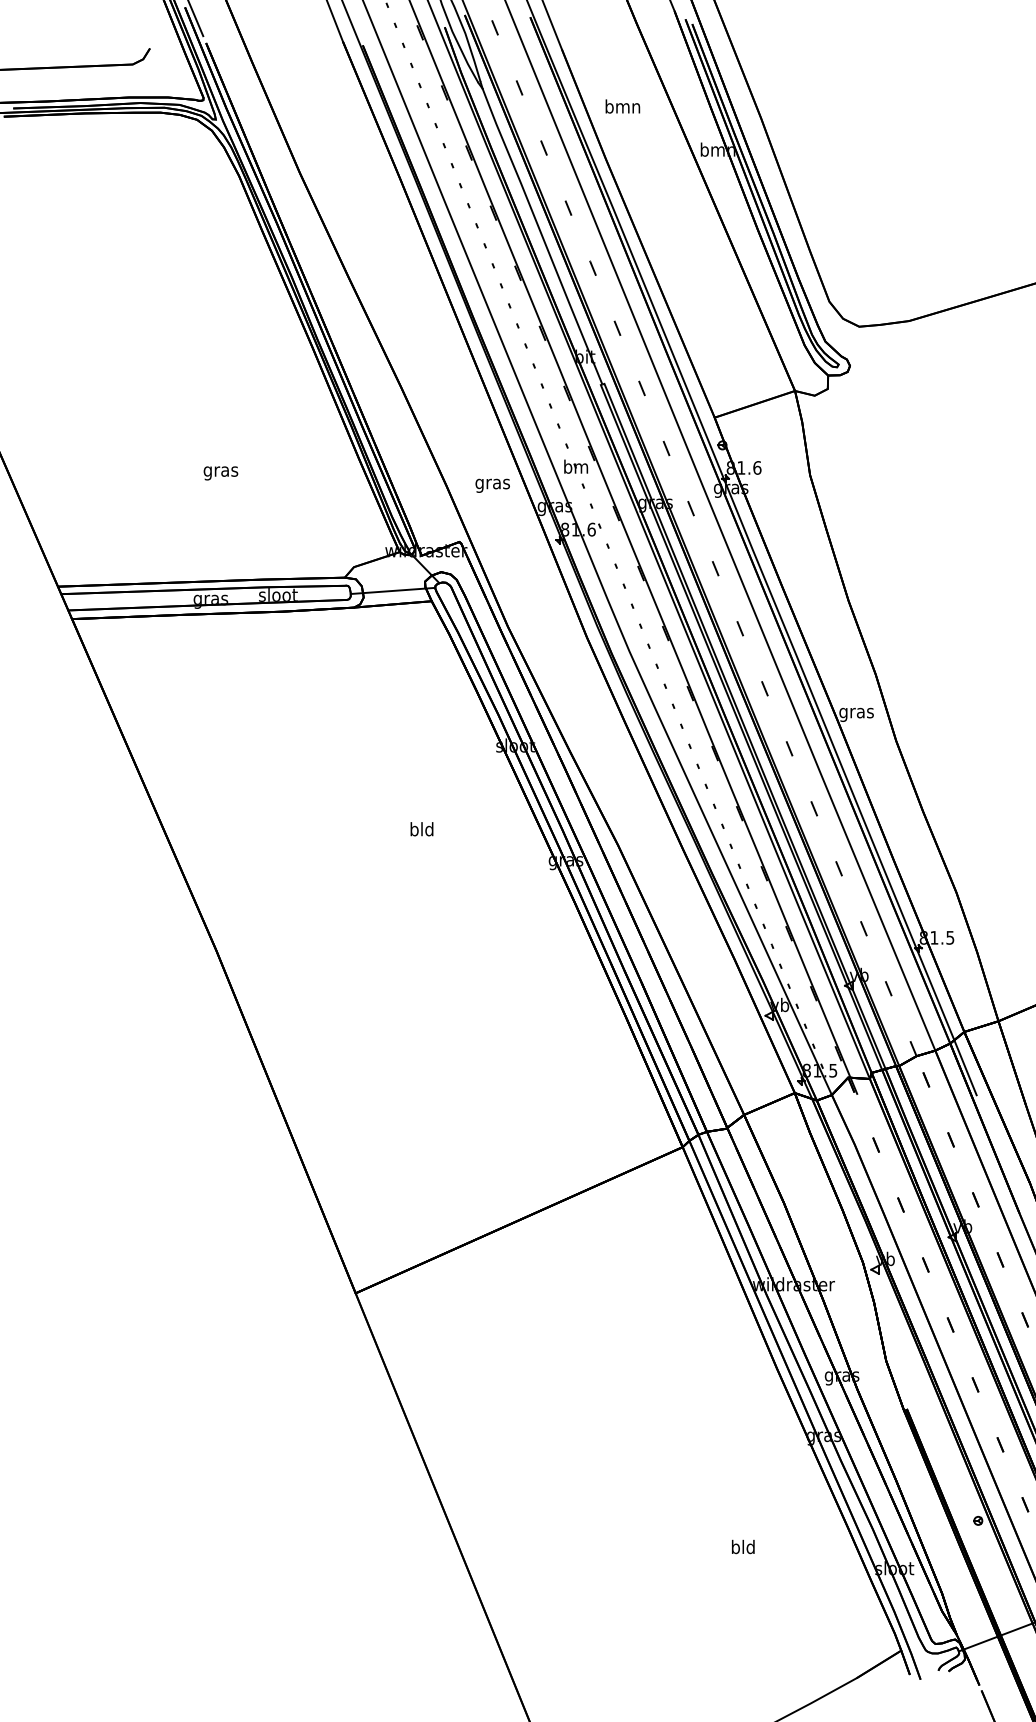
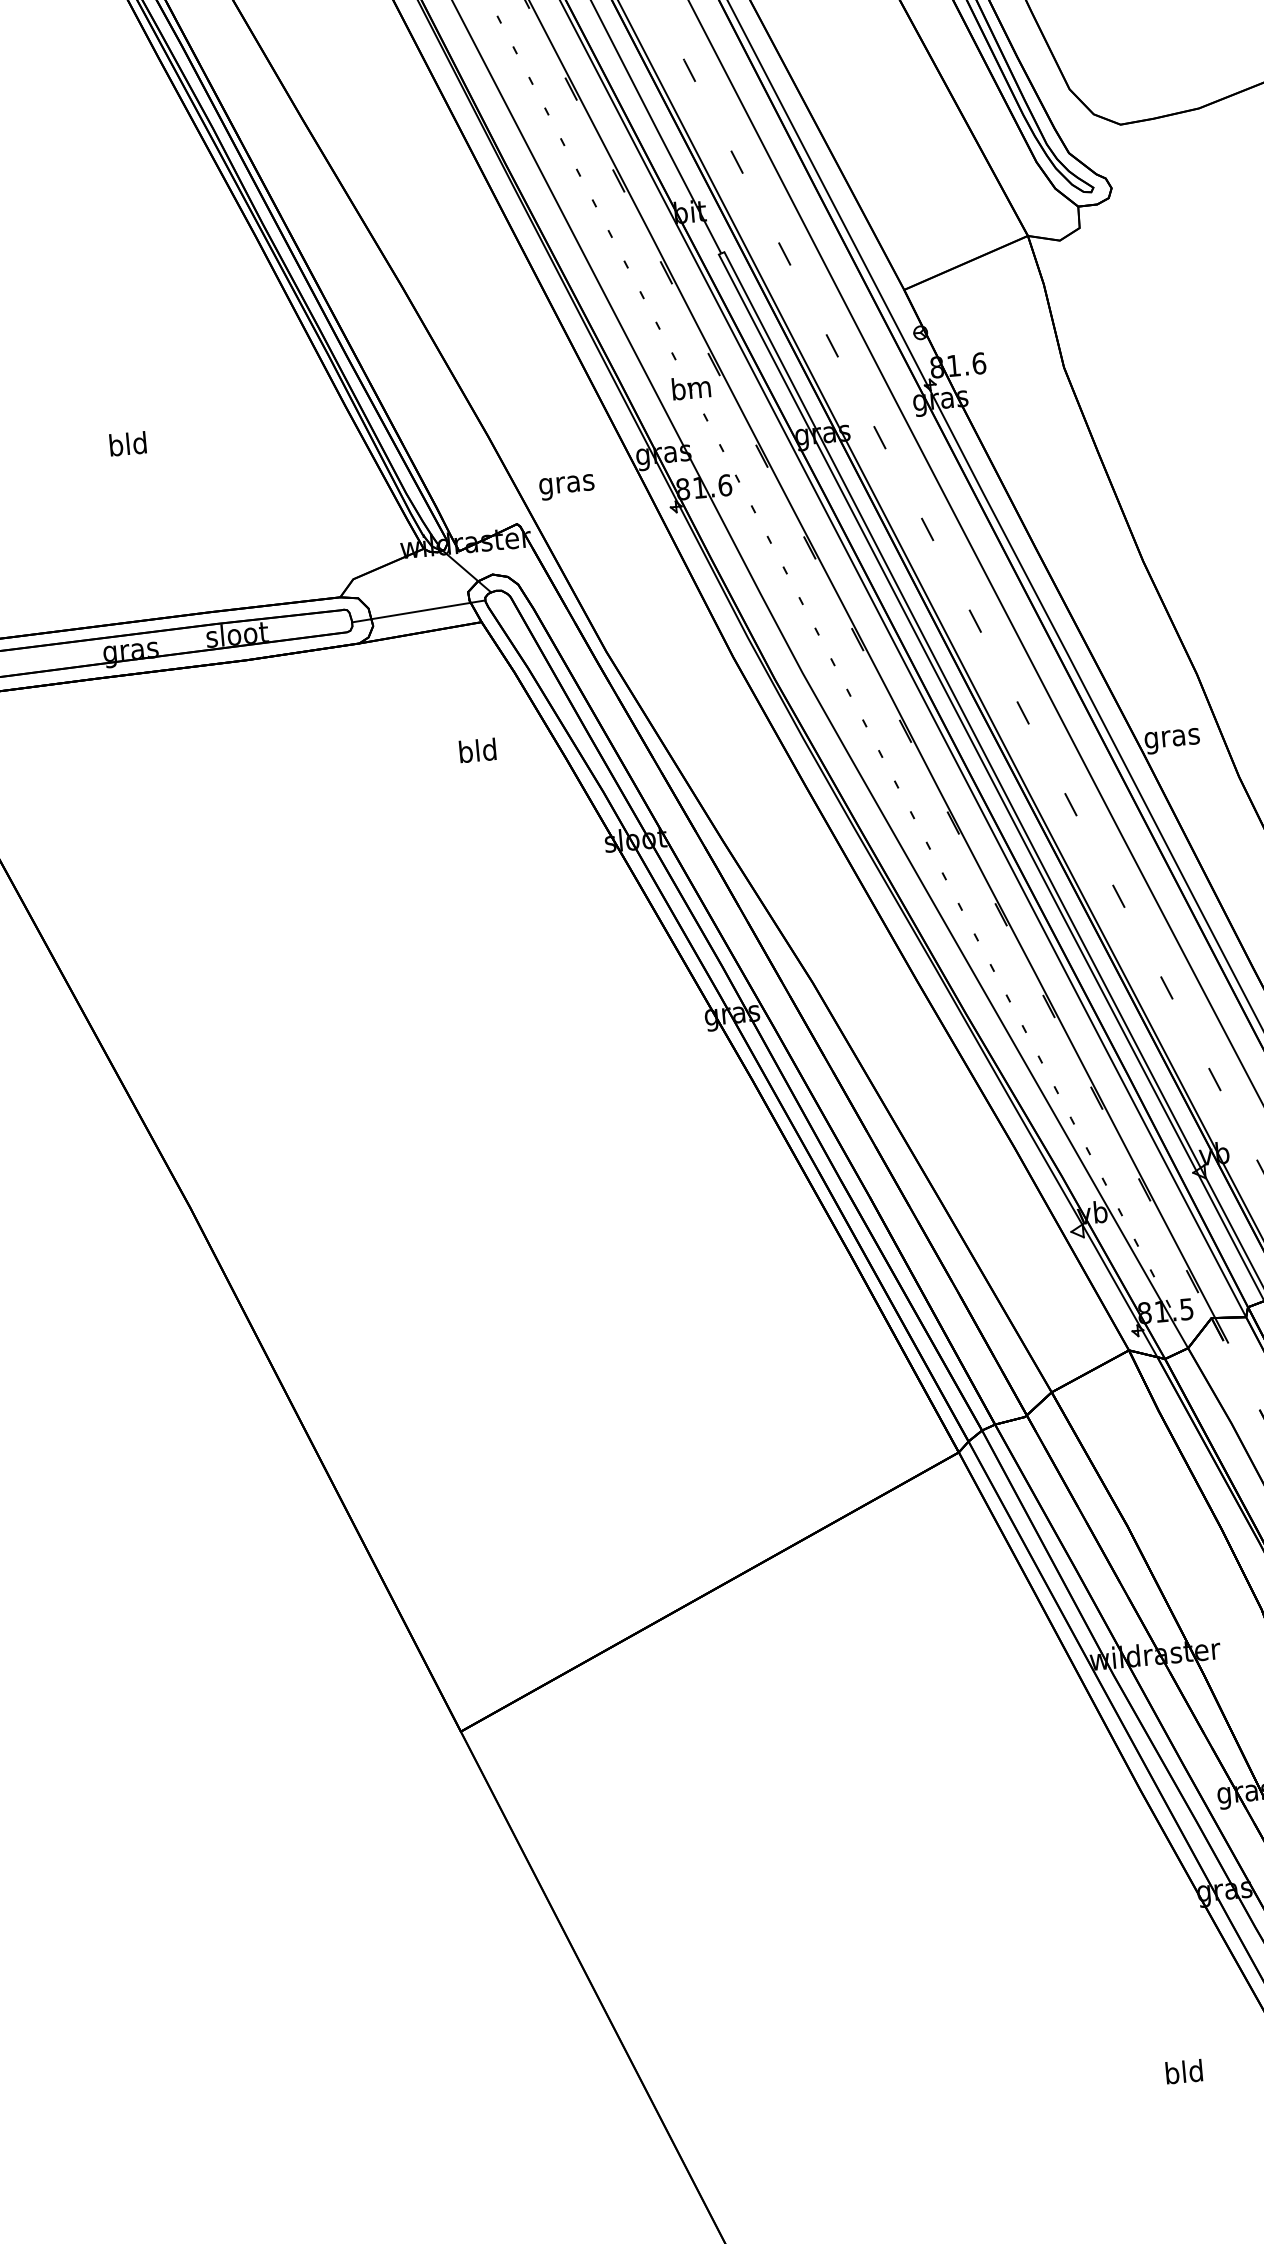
text: (220, 471) -> (127, 446), gras -> bld
text: (492, 485) -> (566, 486), moved
text: (421, 829) -> (476, 751), moved
text: (743, 1546) -> (1184, 2070), moved

